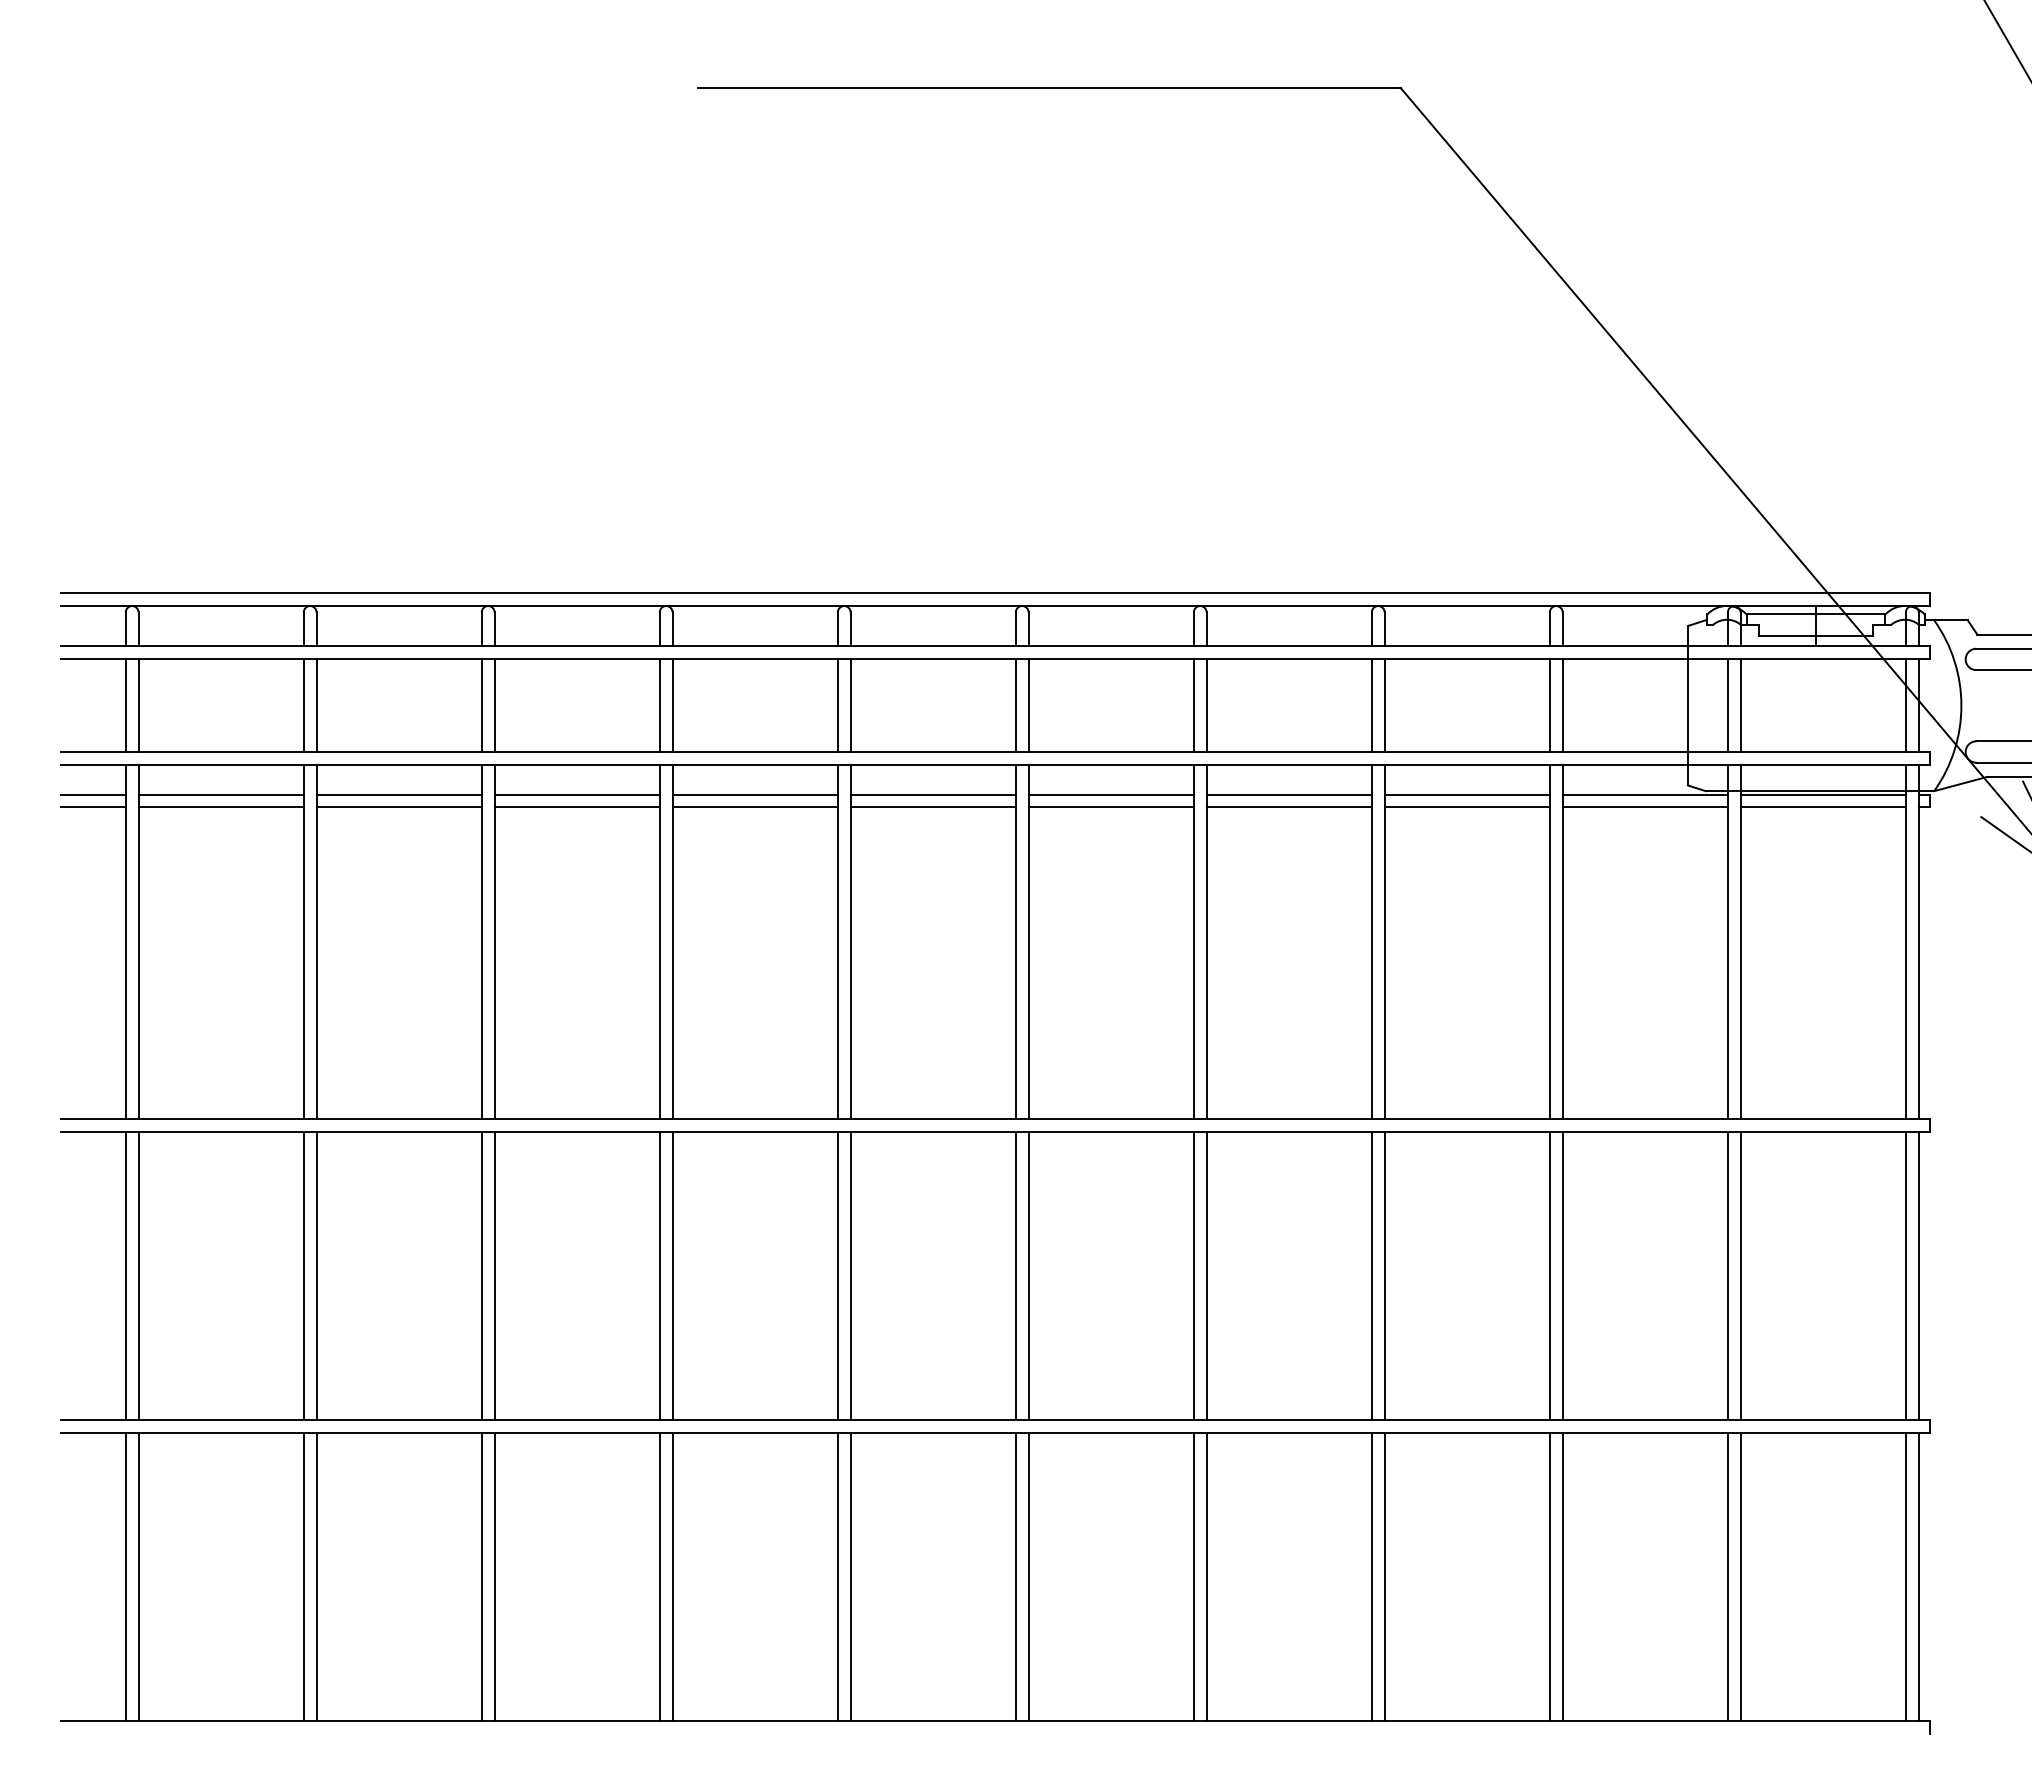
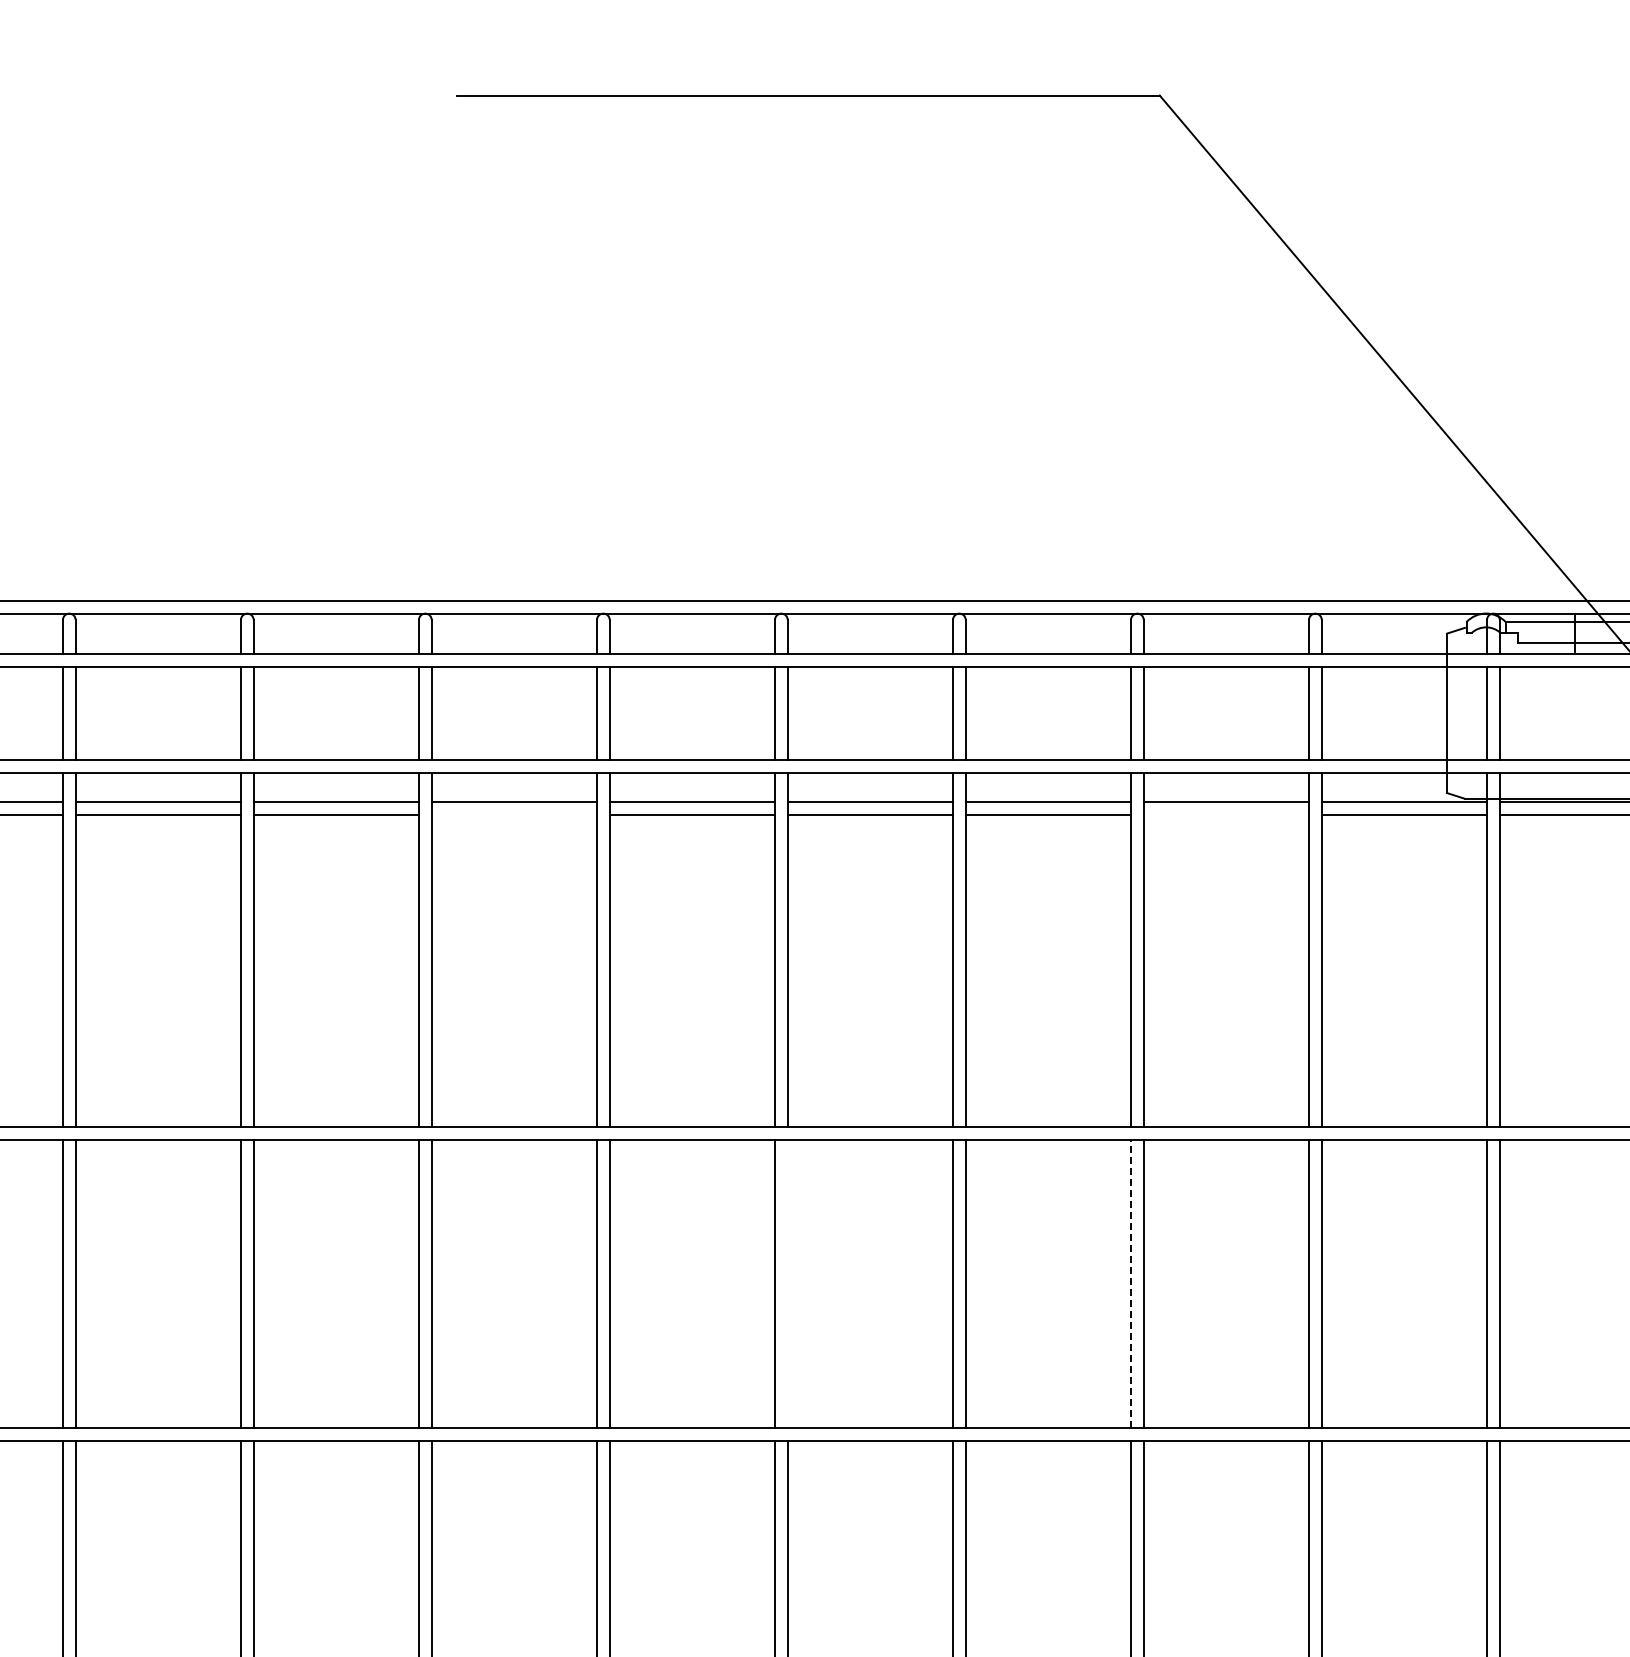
line: (754, 807) -> (513, 815), removed
line: (1466, 807) -> (1225, 815), removed
line: (1371, 1275) -> (1130, 1283), solid -> dashed
line: (1028, 1276) -> (787, 1284), removed

